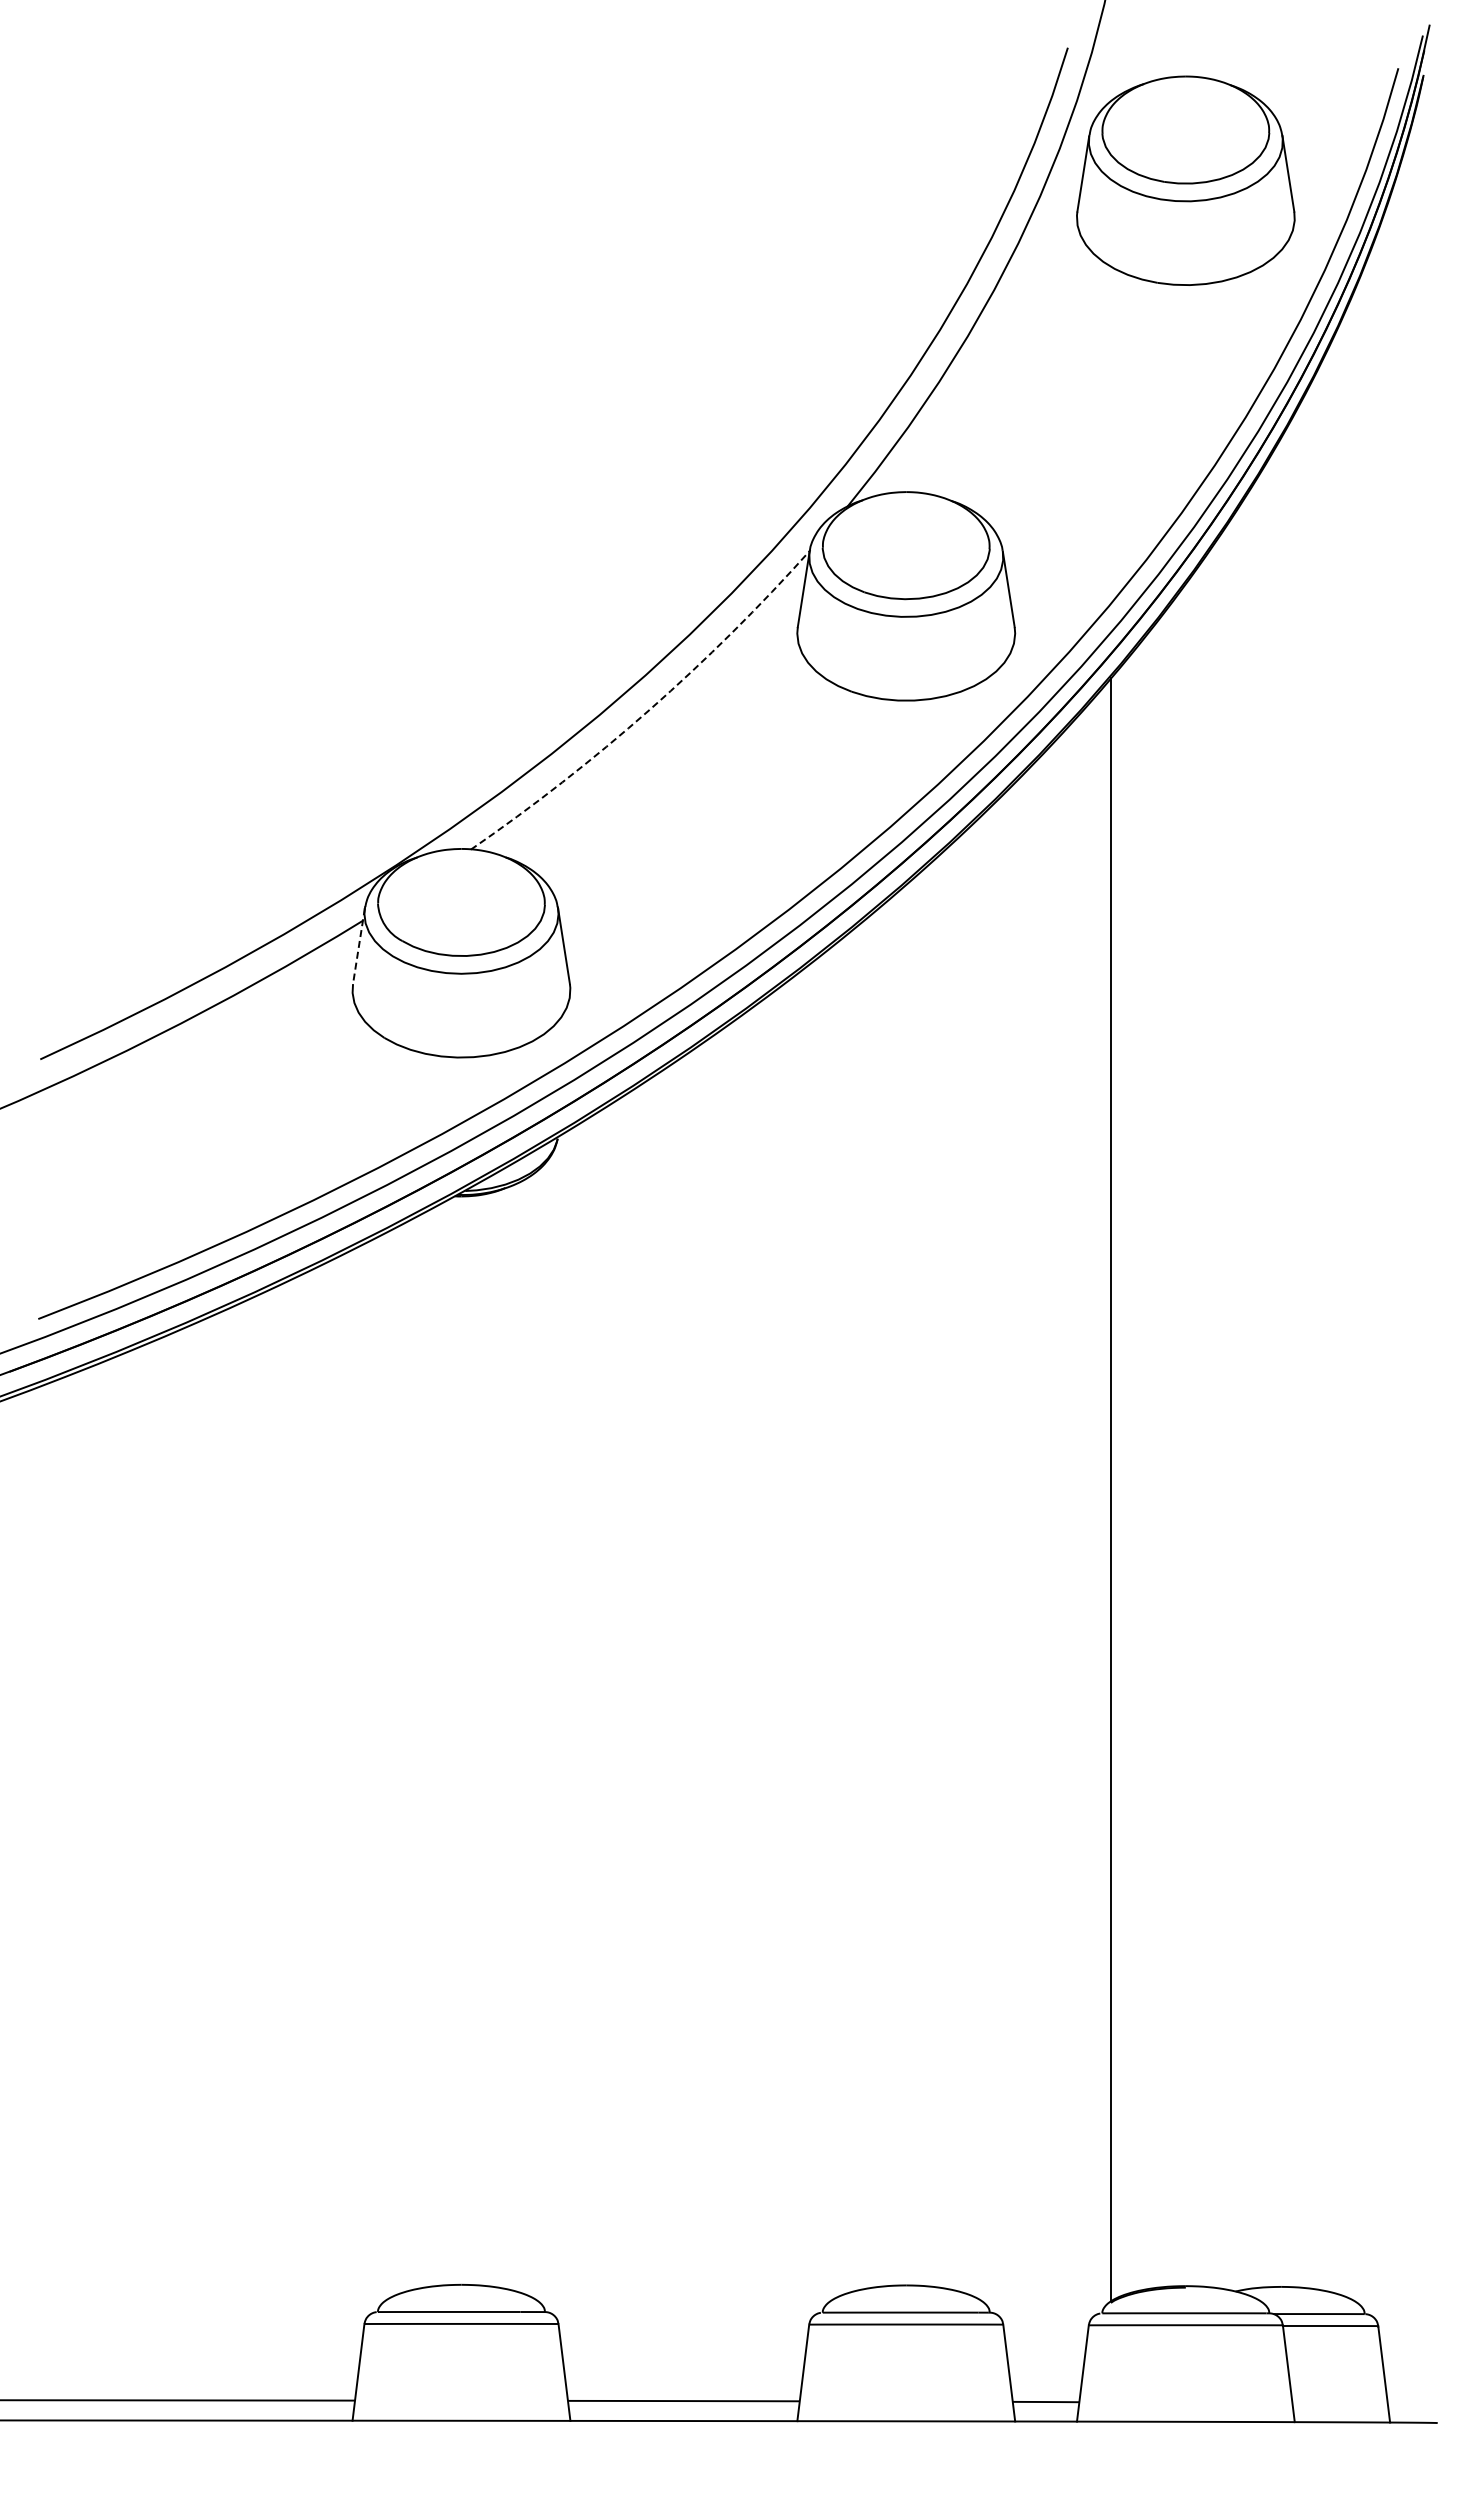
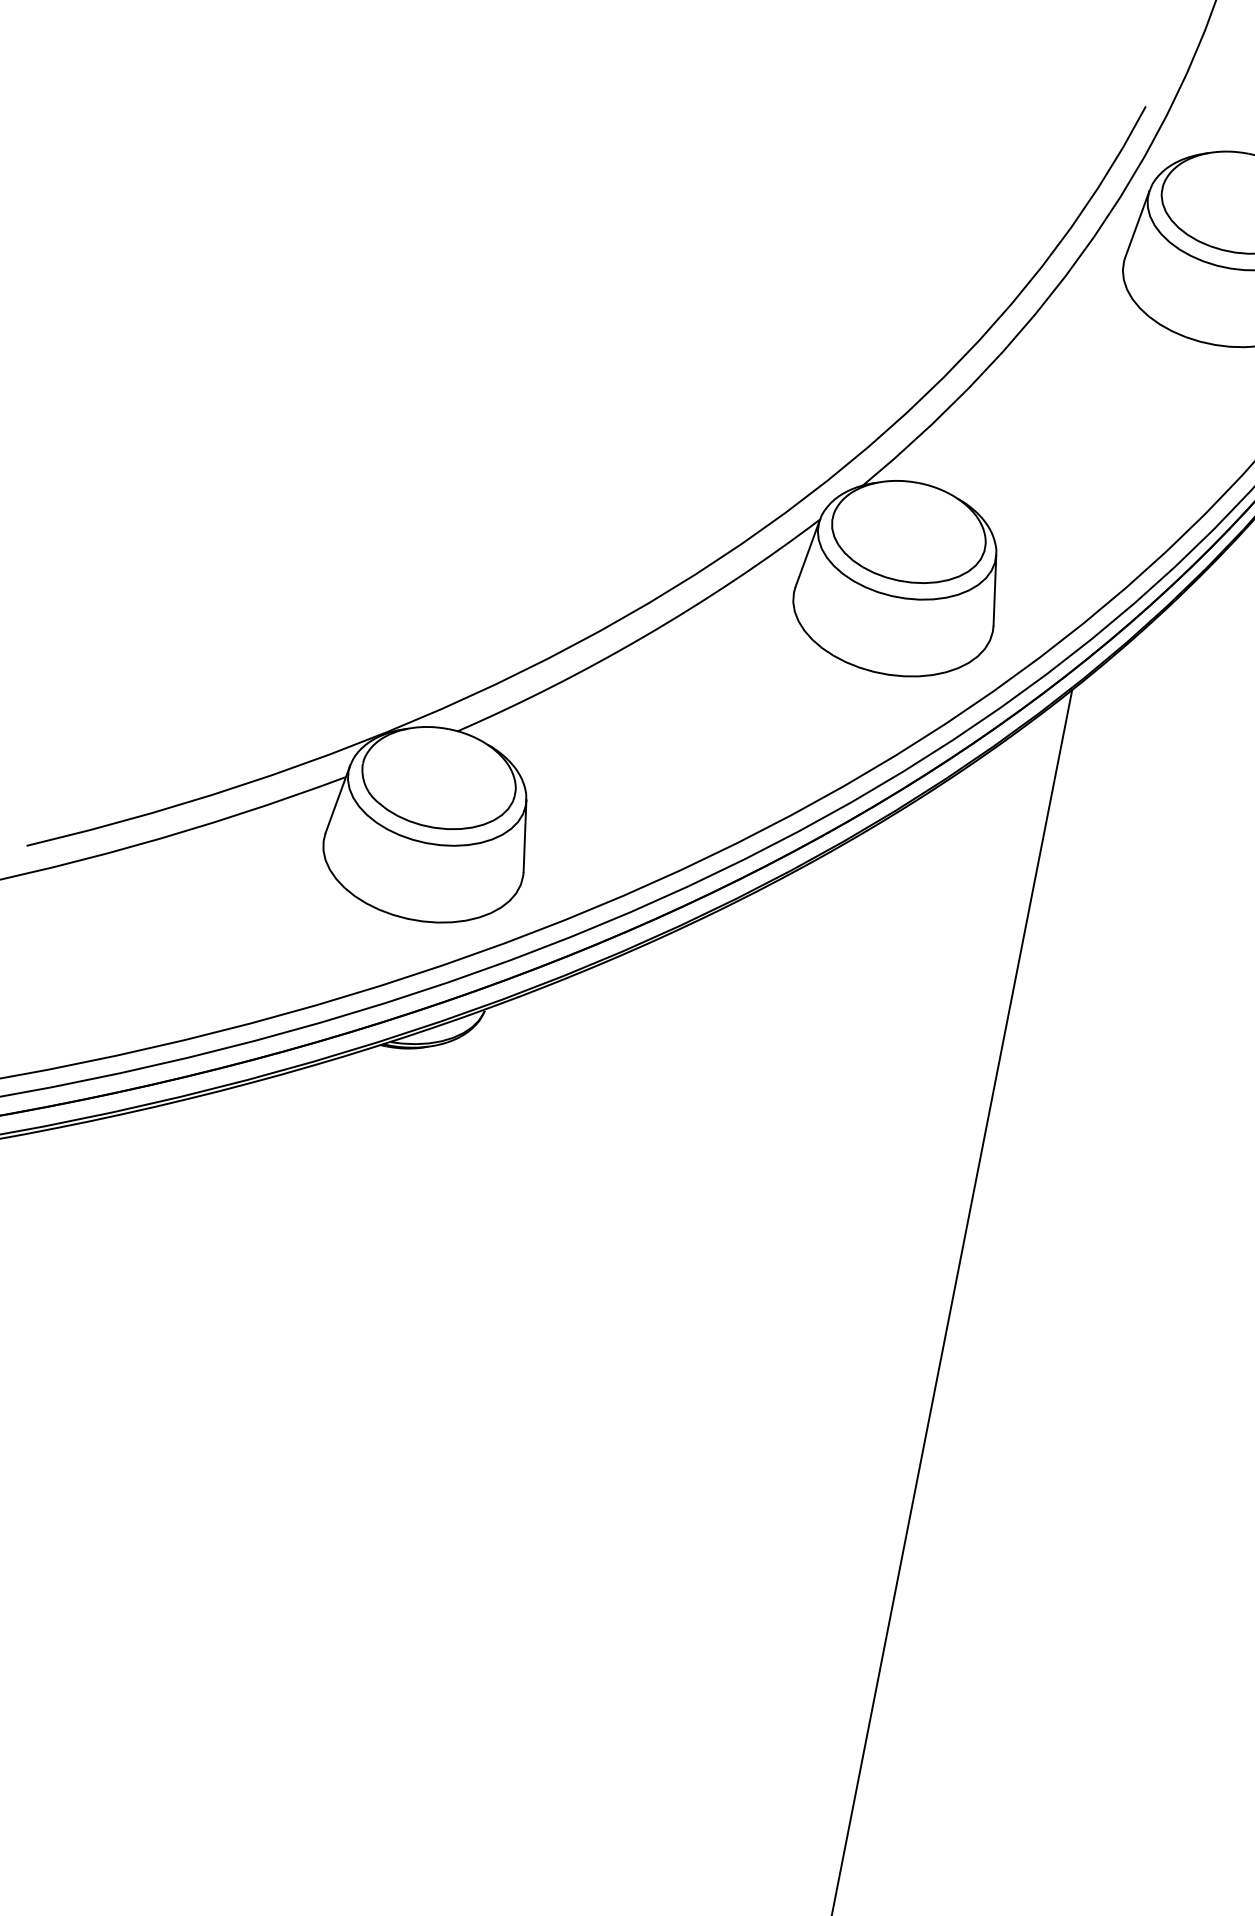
arc: (649, 709) -> (645, 635), dashed -> solid
line: (358, 946) -> (337, 799), dashed -> solid

